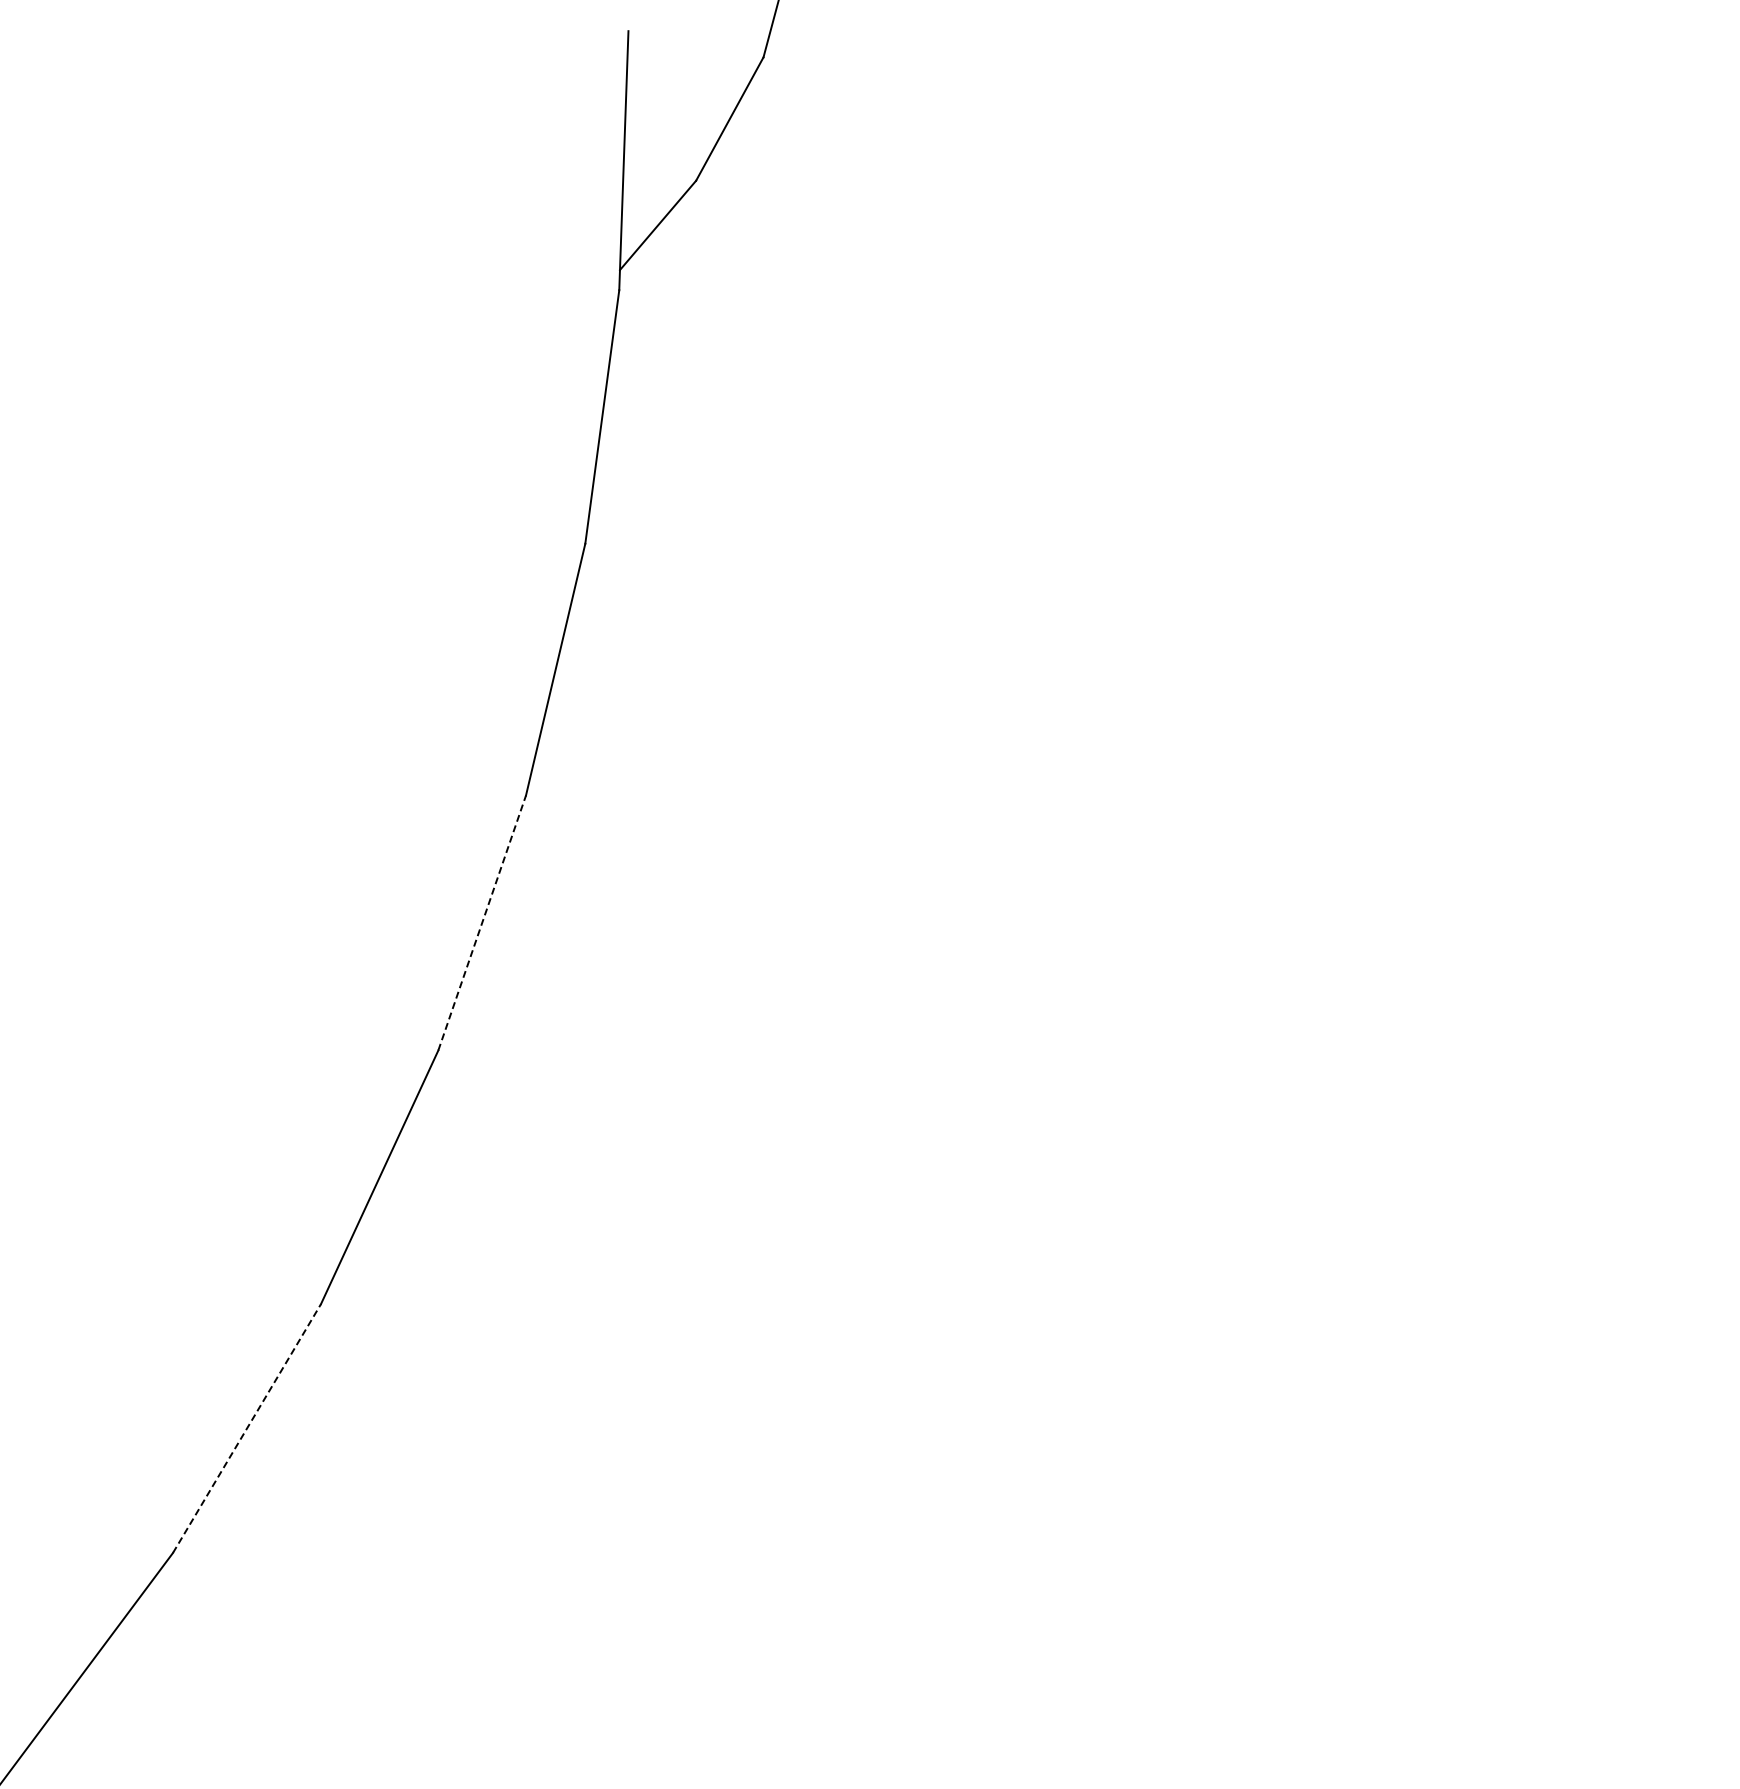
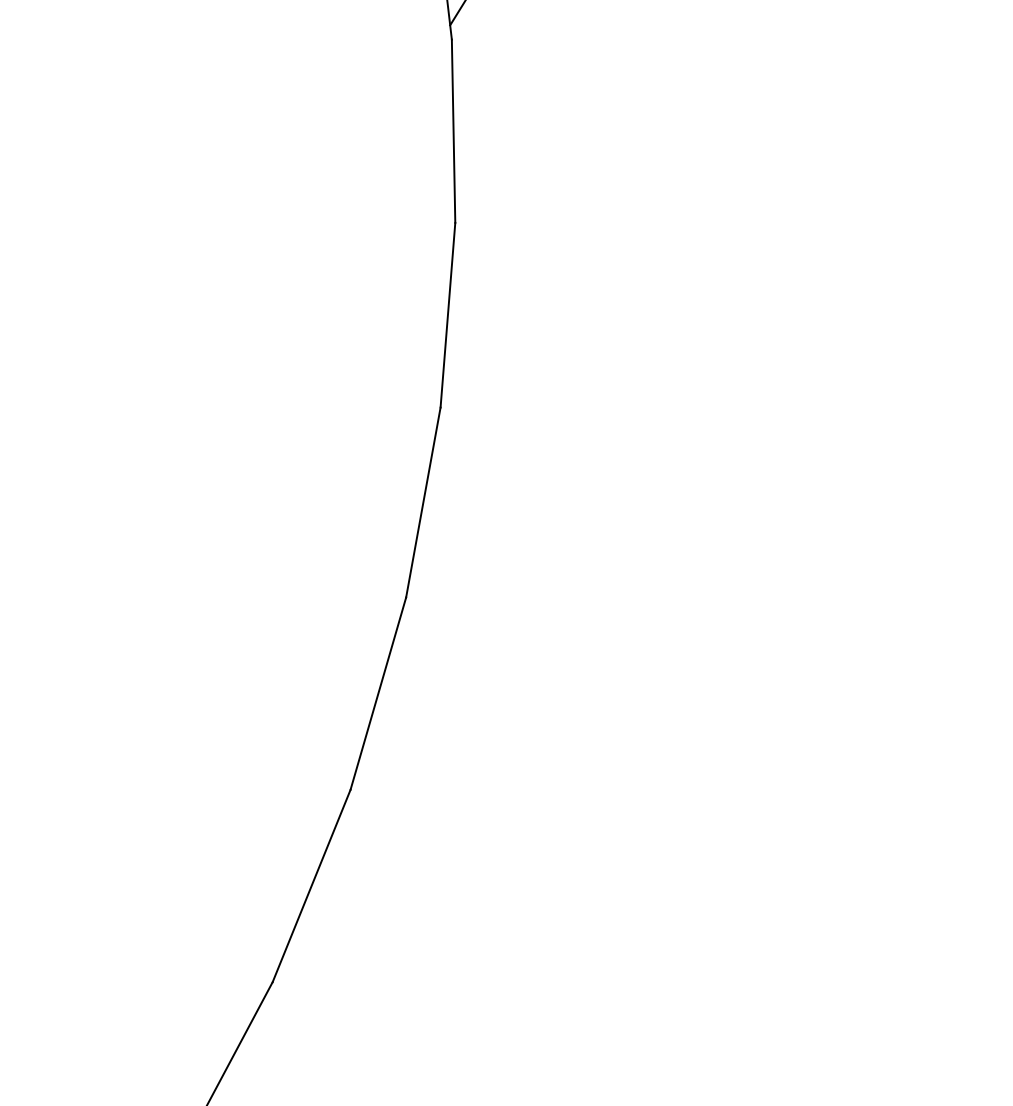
line: (482, 923) -> (423, 502), dashed -> solid
line: (247, 1428) -> (311, 885), dashed -> solid

